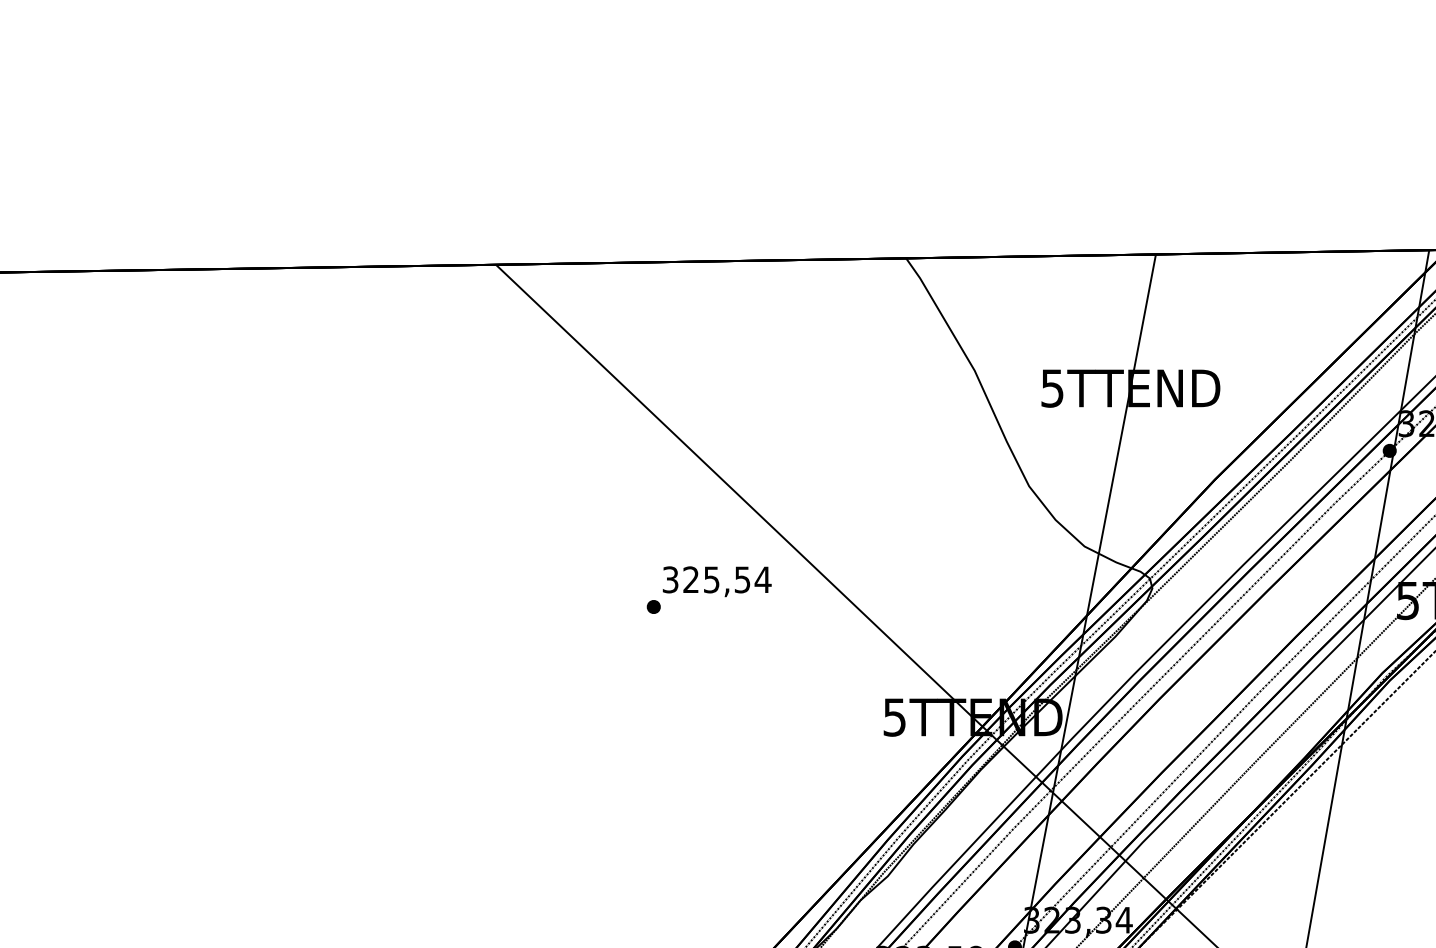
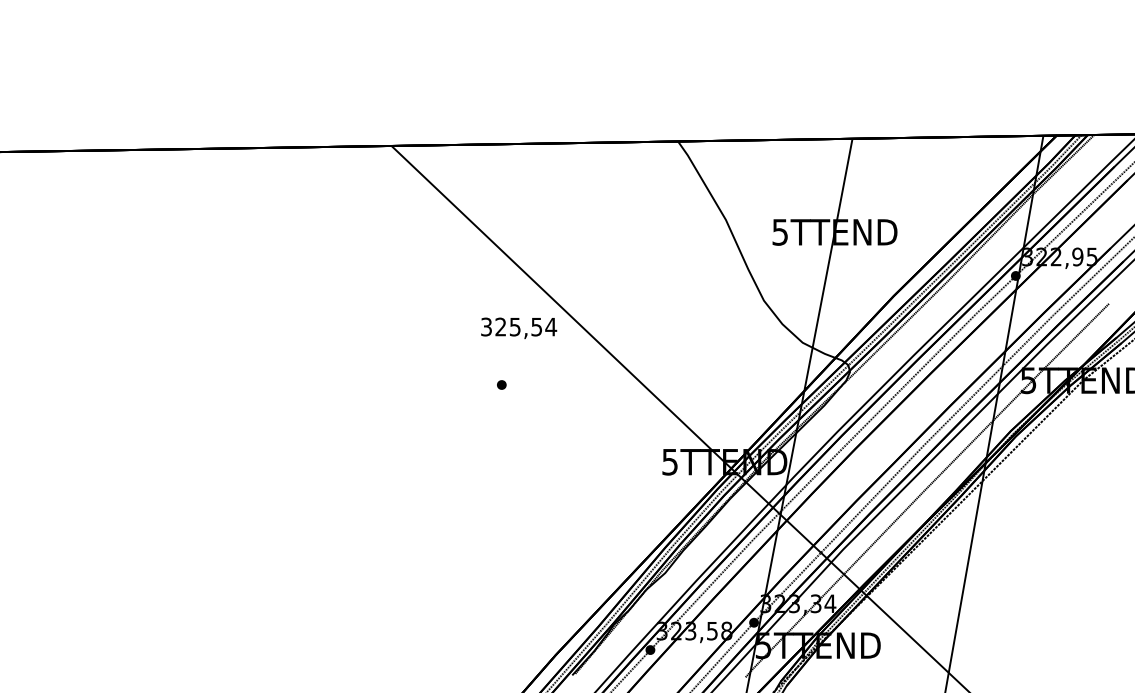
text: (717, 580) -> (519, 327), moved

